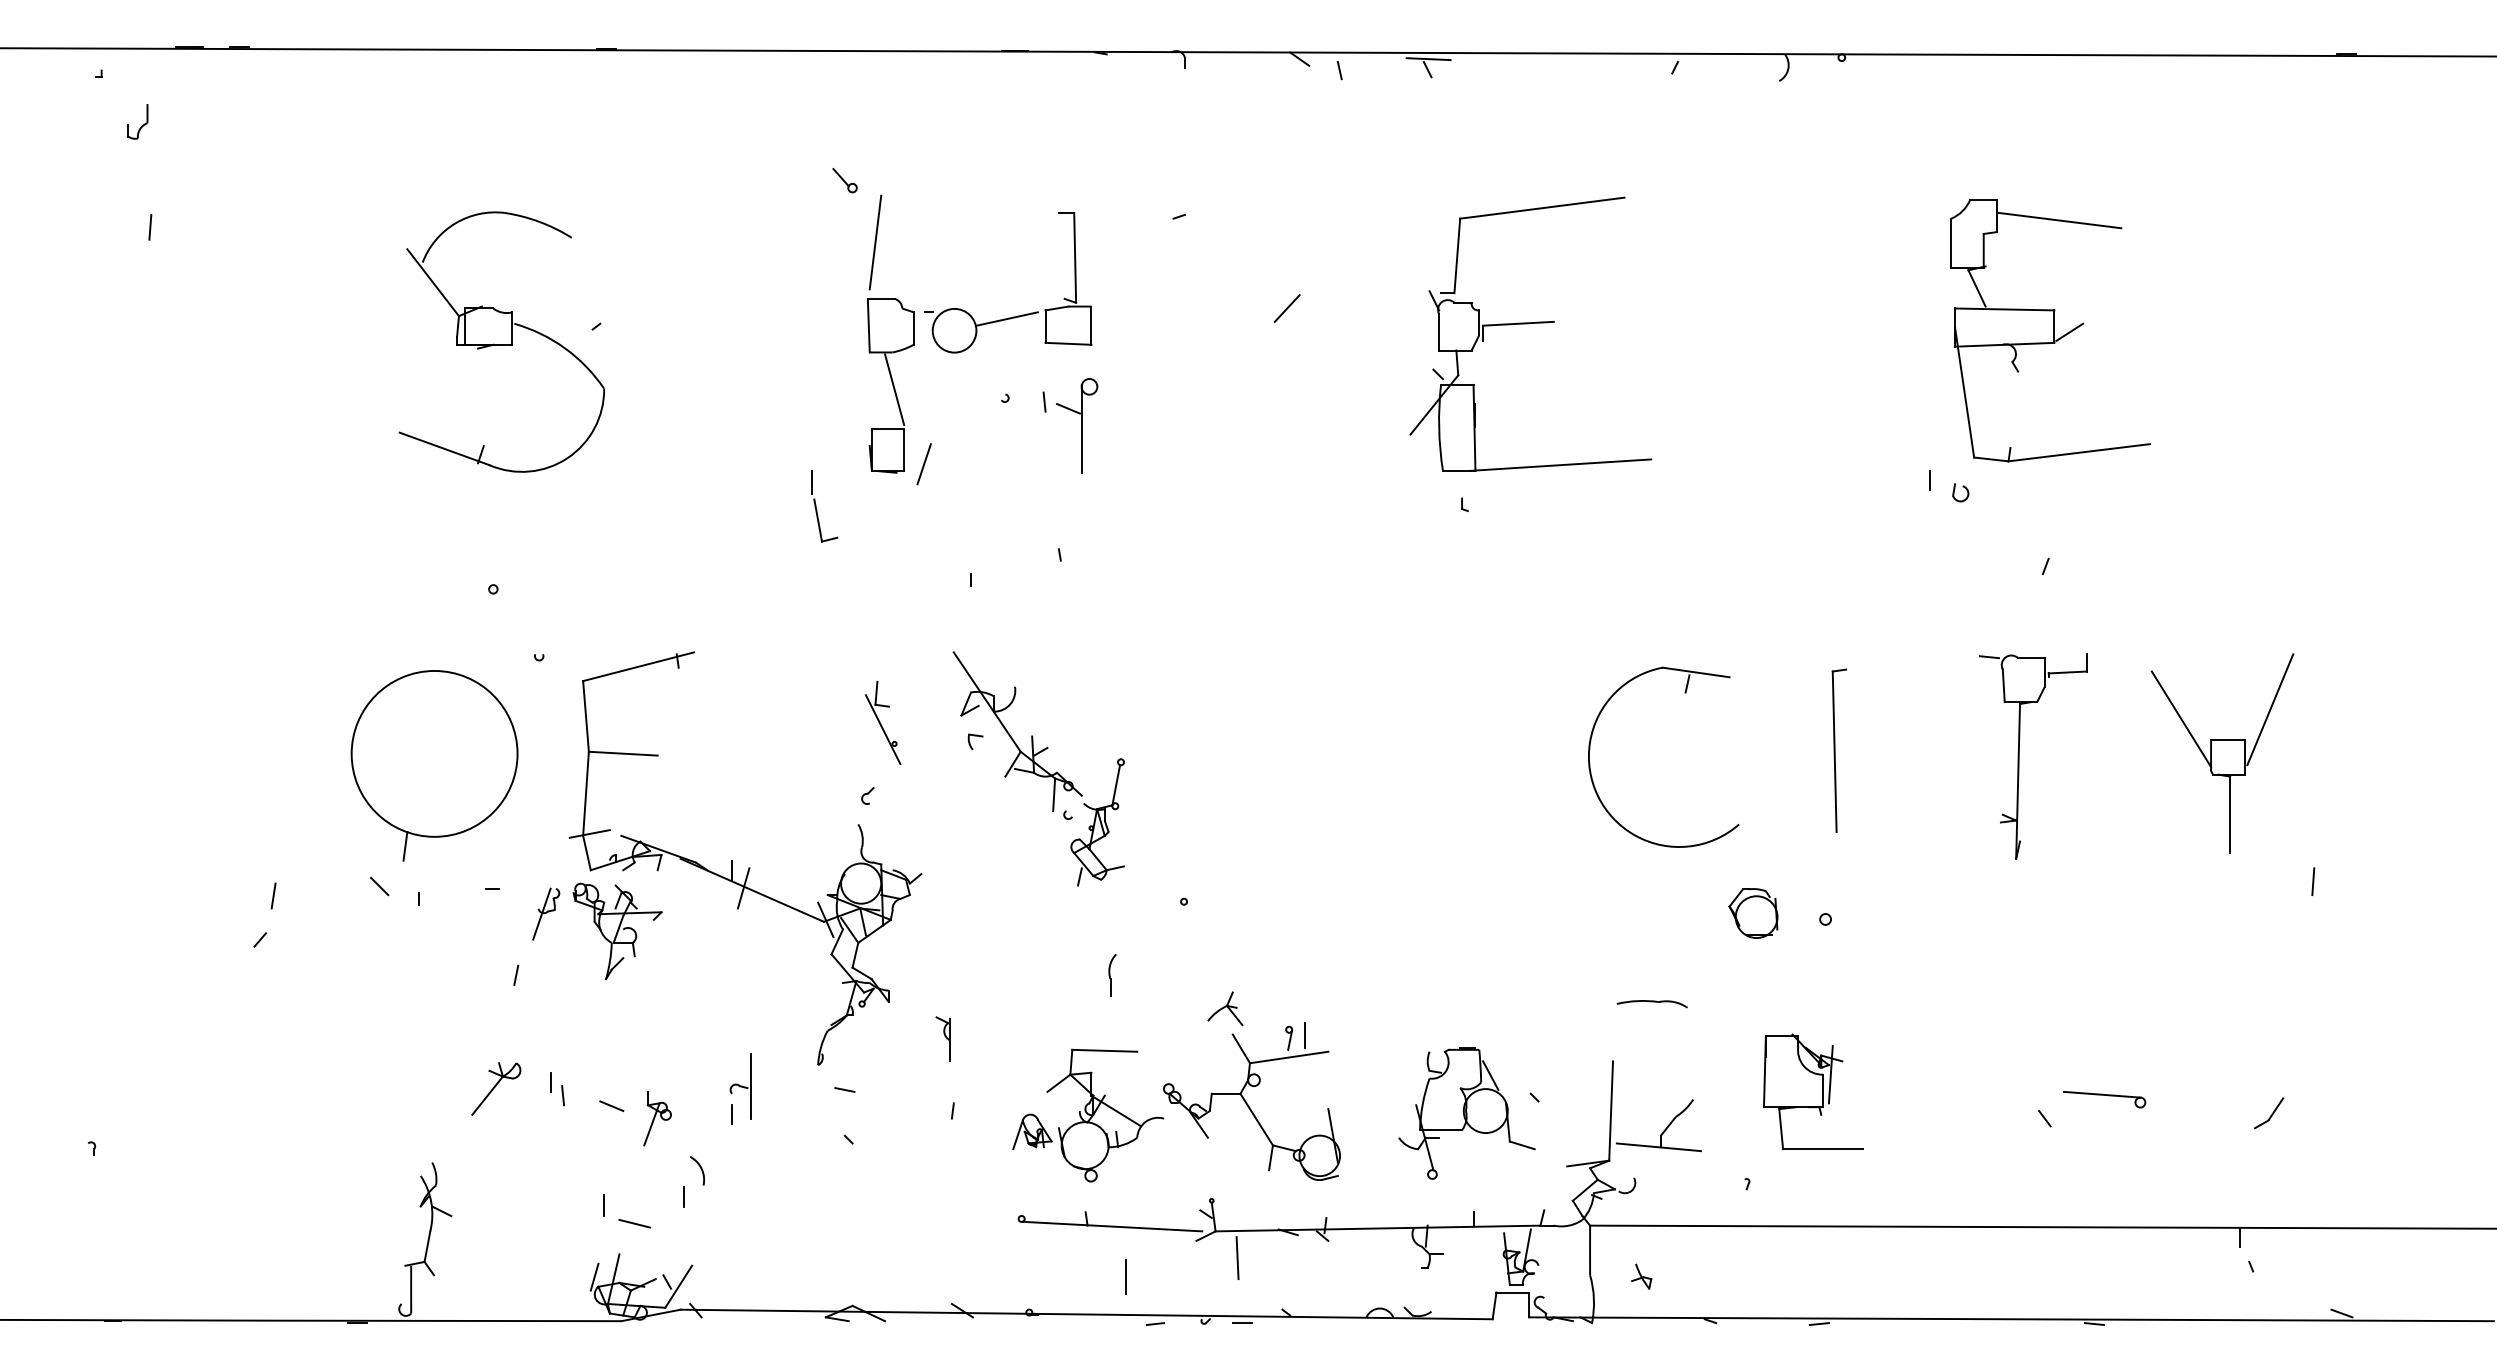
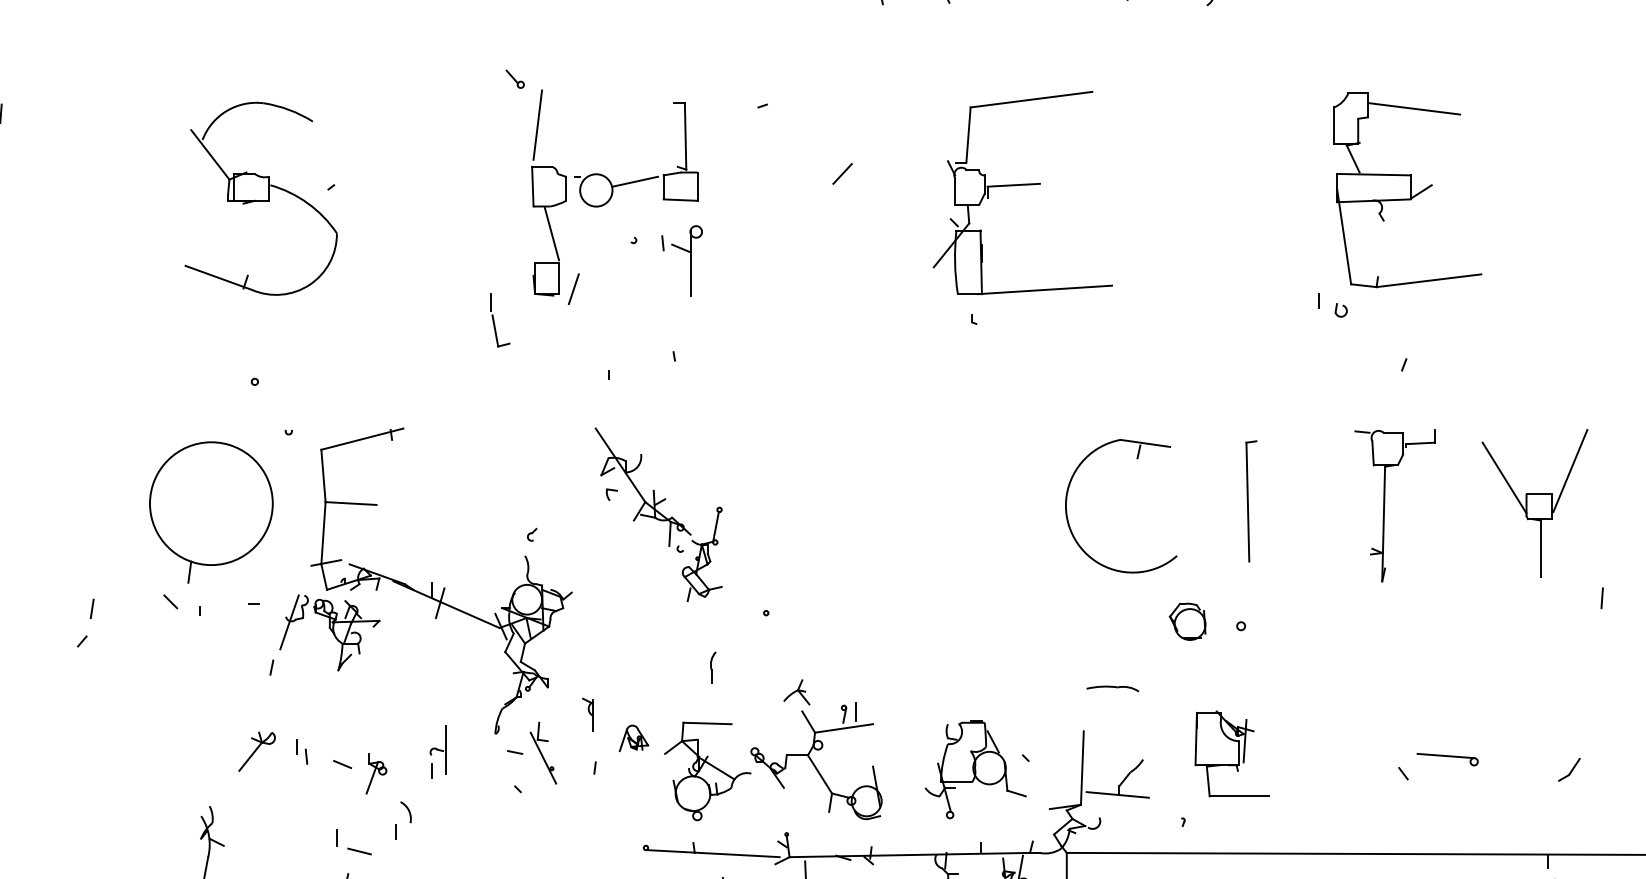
part: (883, 722) -> (543, 752), moved
part: (545, 913) -> (293, 621), size x1.43
part: (1032, 1131) -> (634, 738), moved

